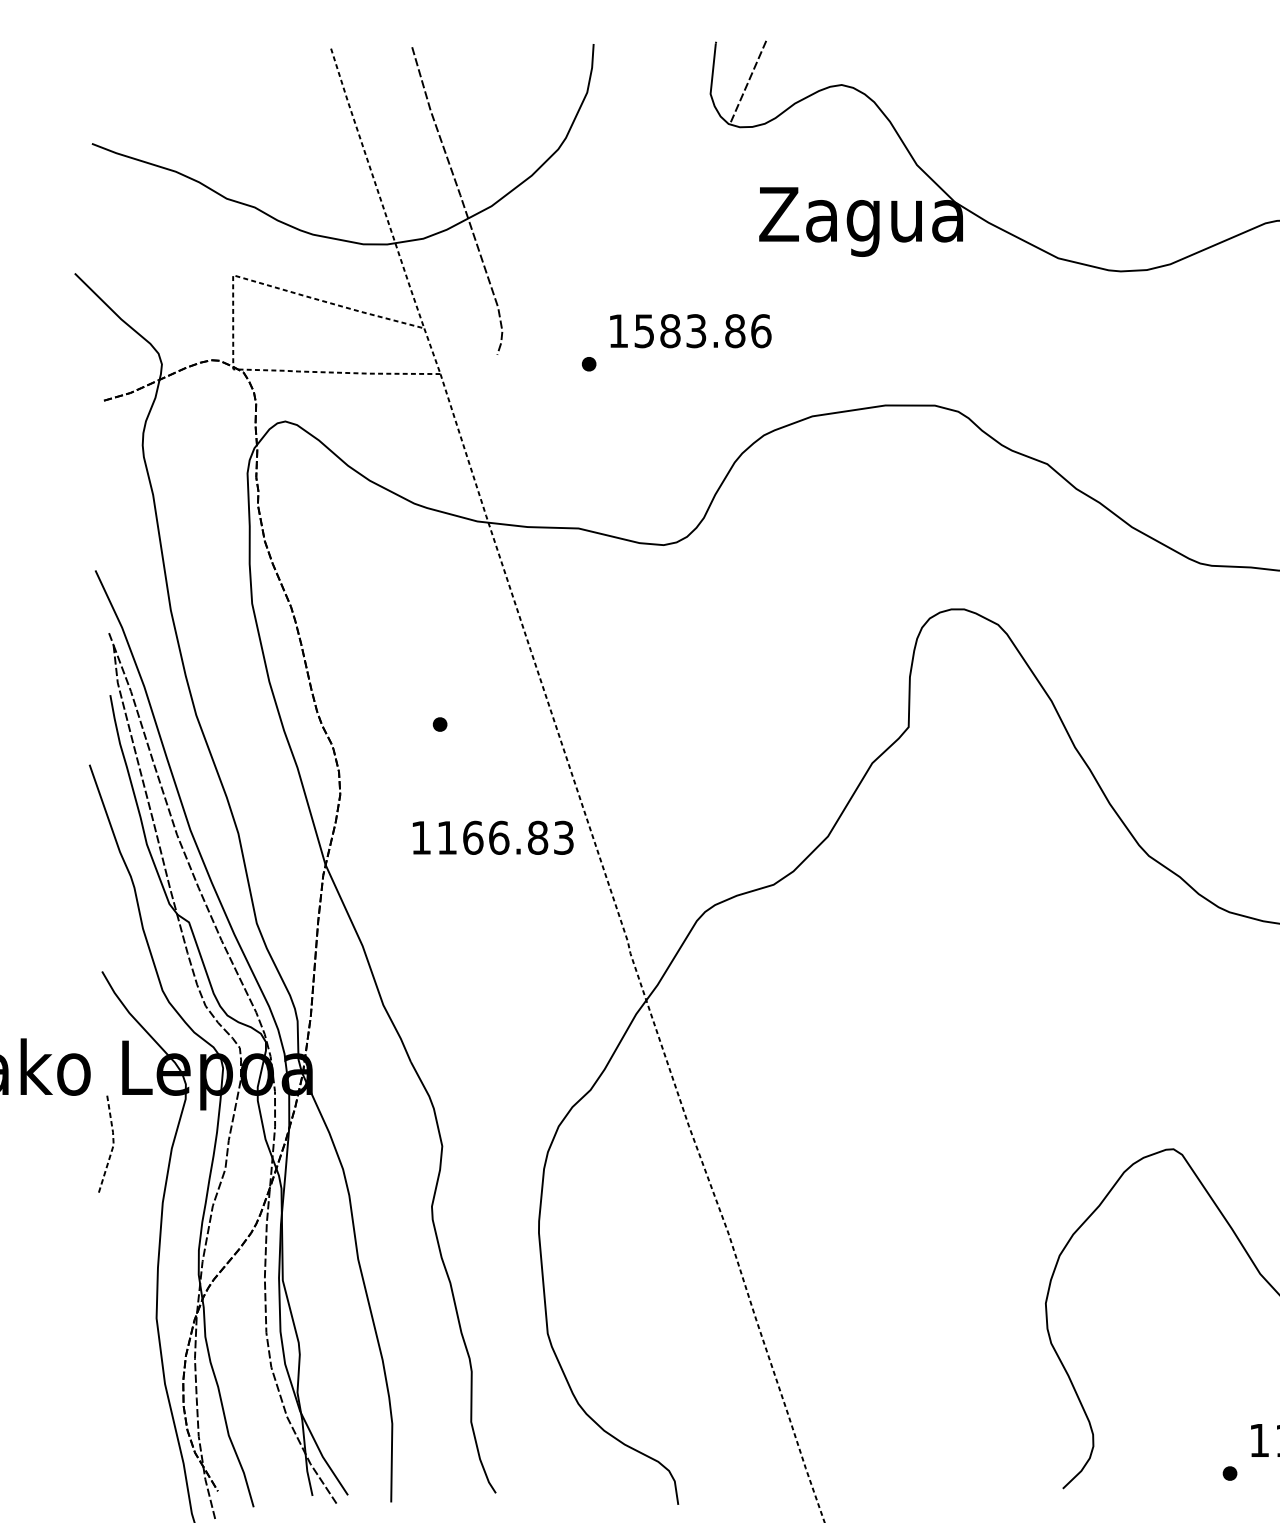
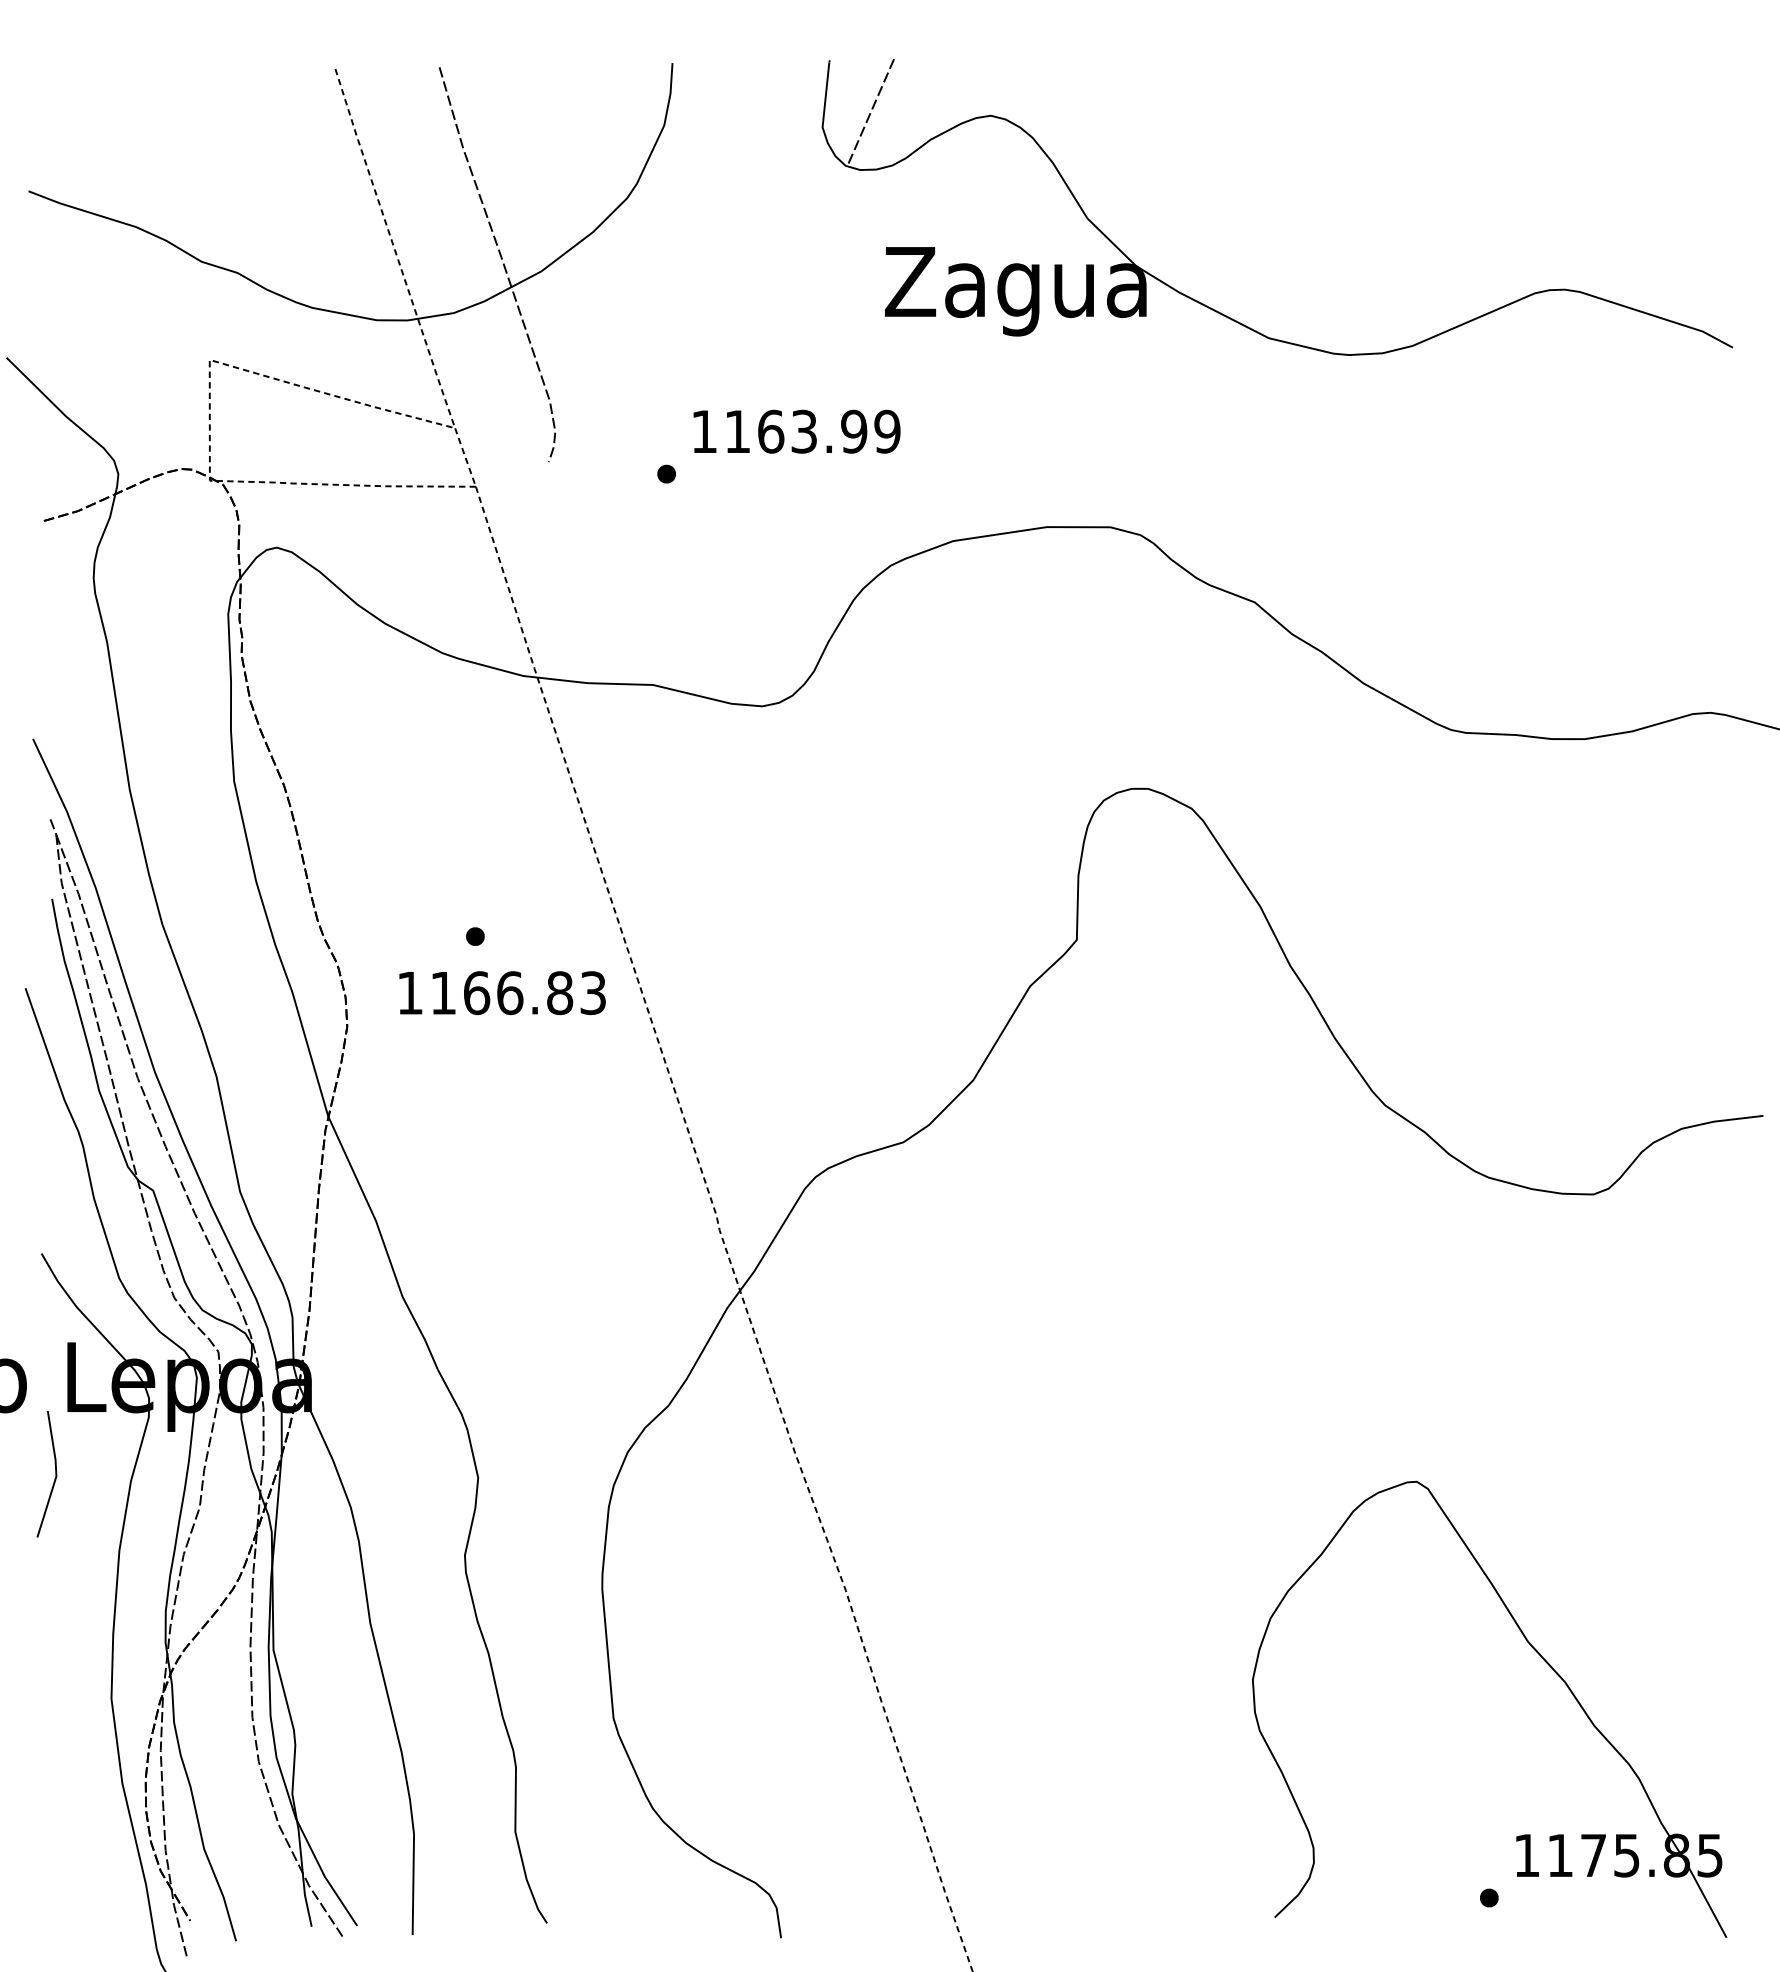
text: (702, 330) -> (812, 431), 1583.86 -> 1163.99
text: (493, 838) -> (502, 993), moved
line: (113, 1144) -> (56, 1475), dashed -> solid

